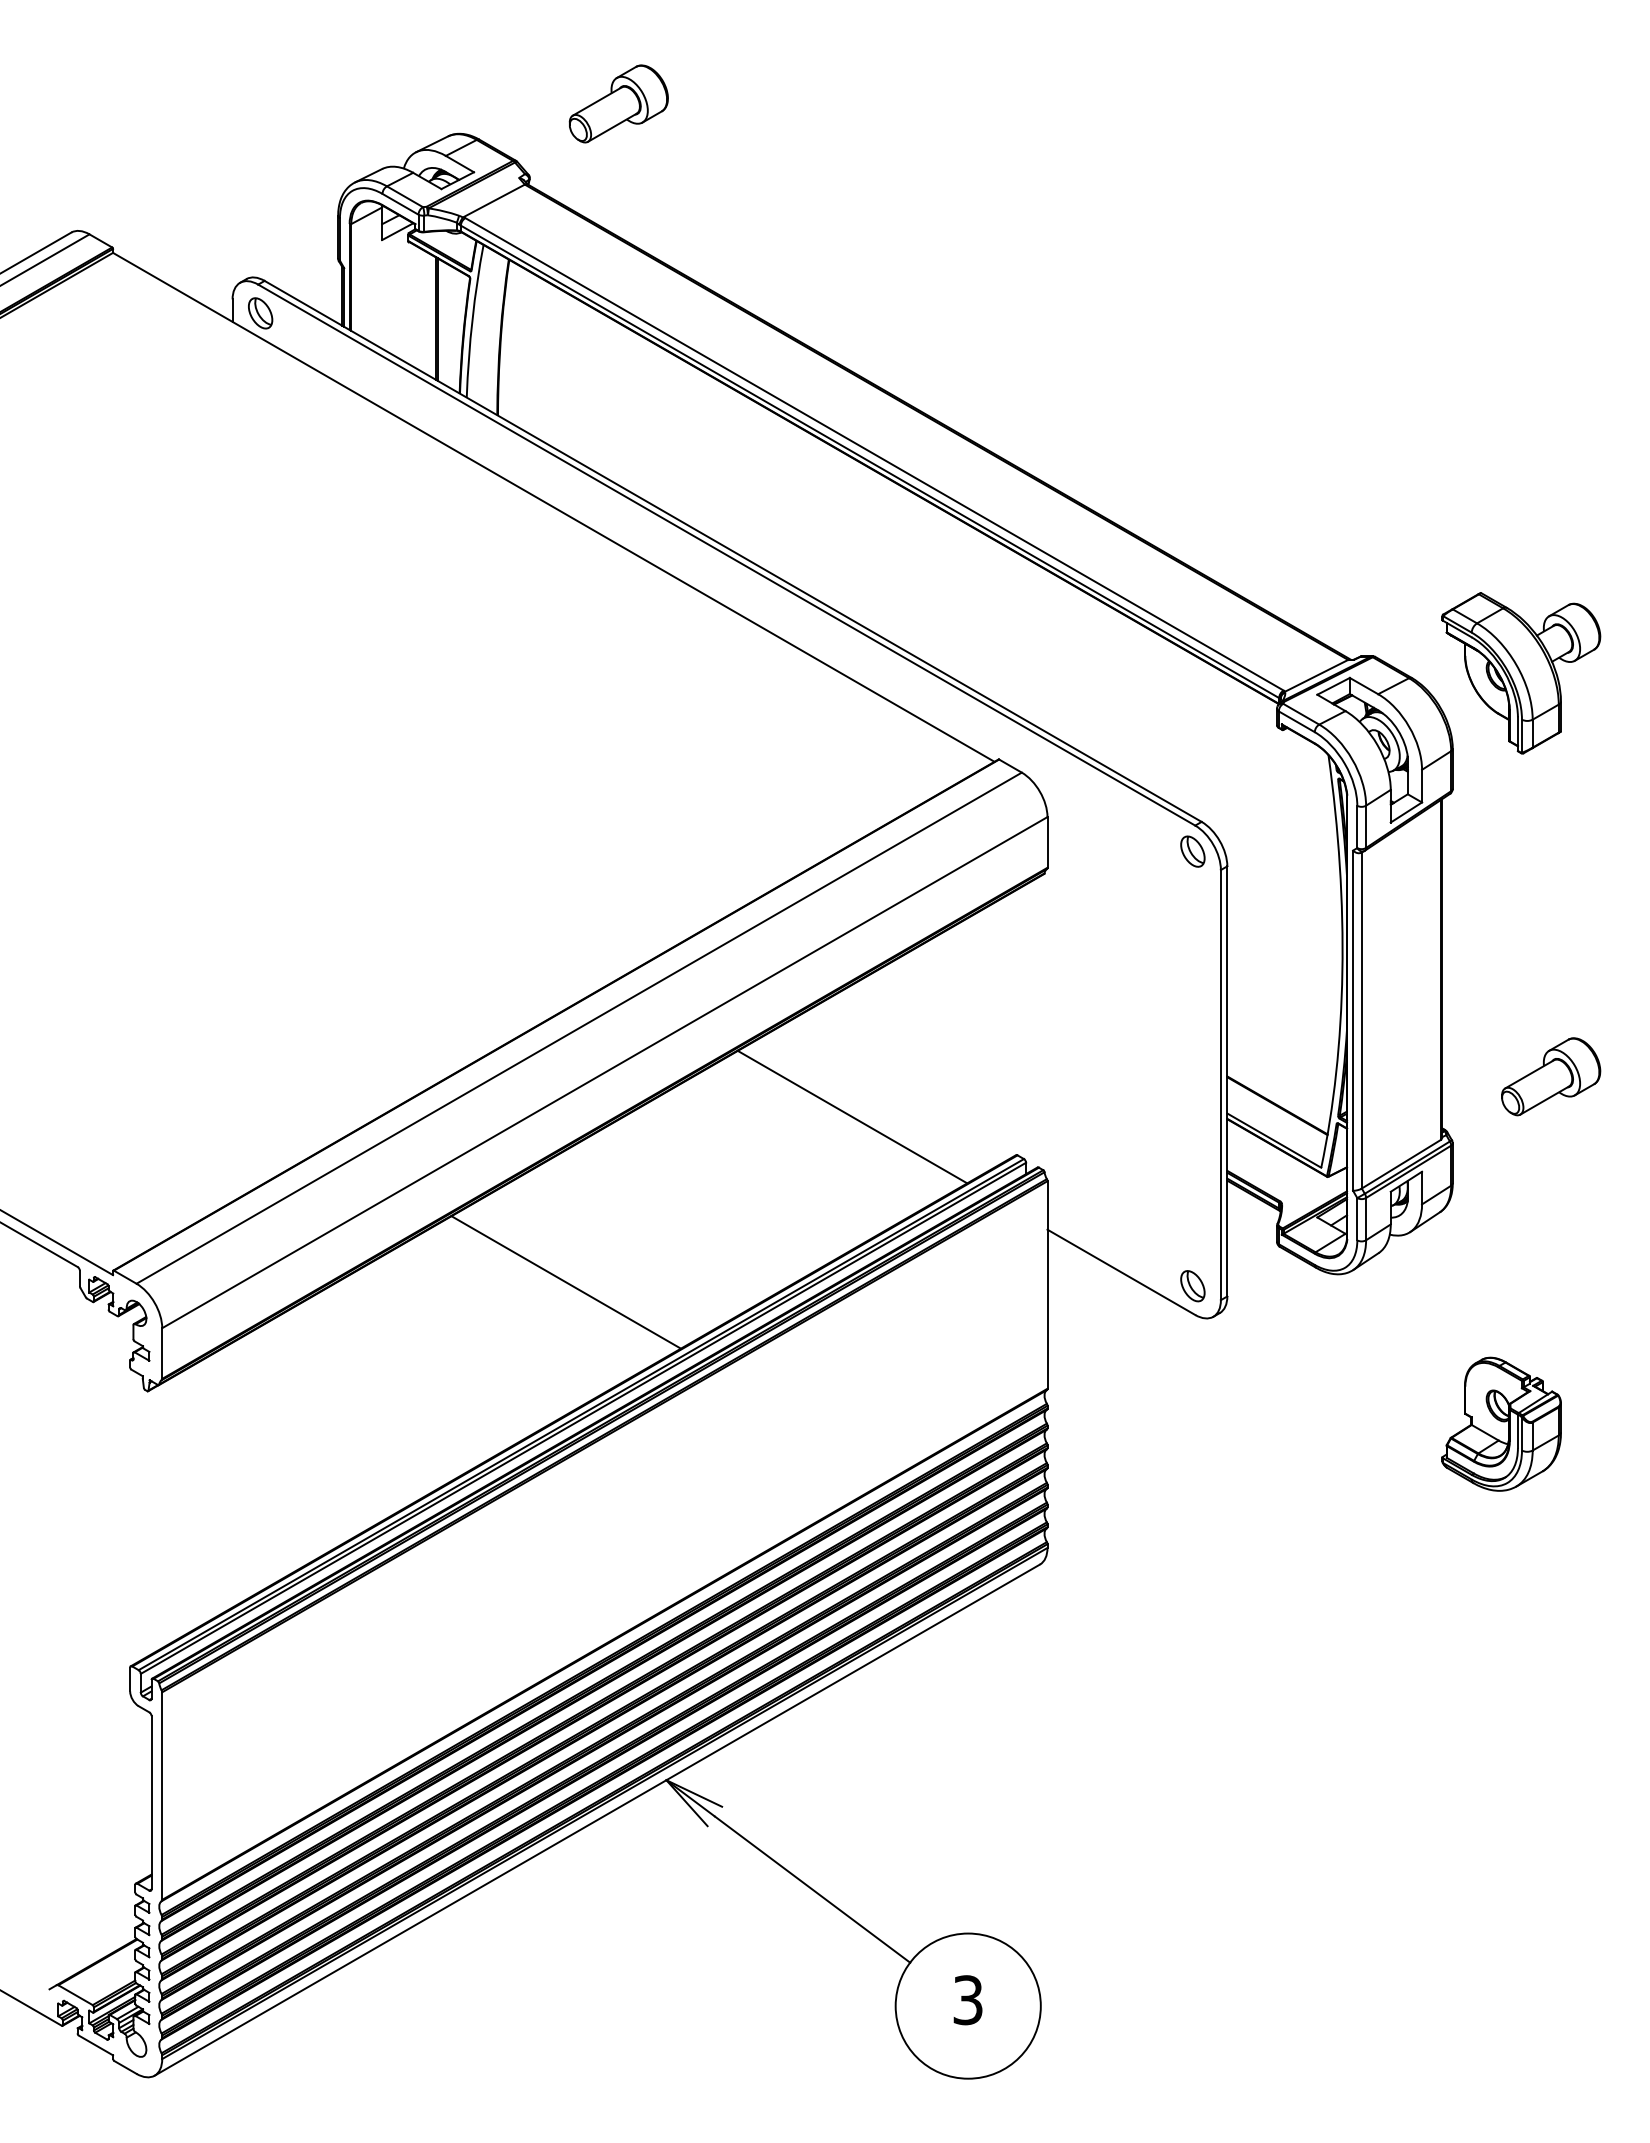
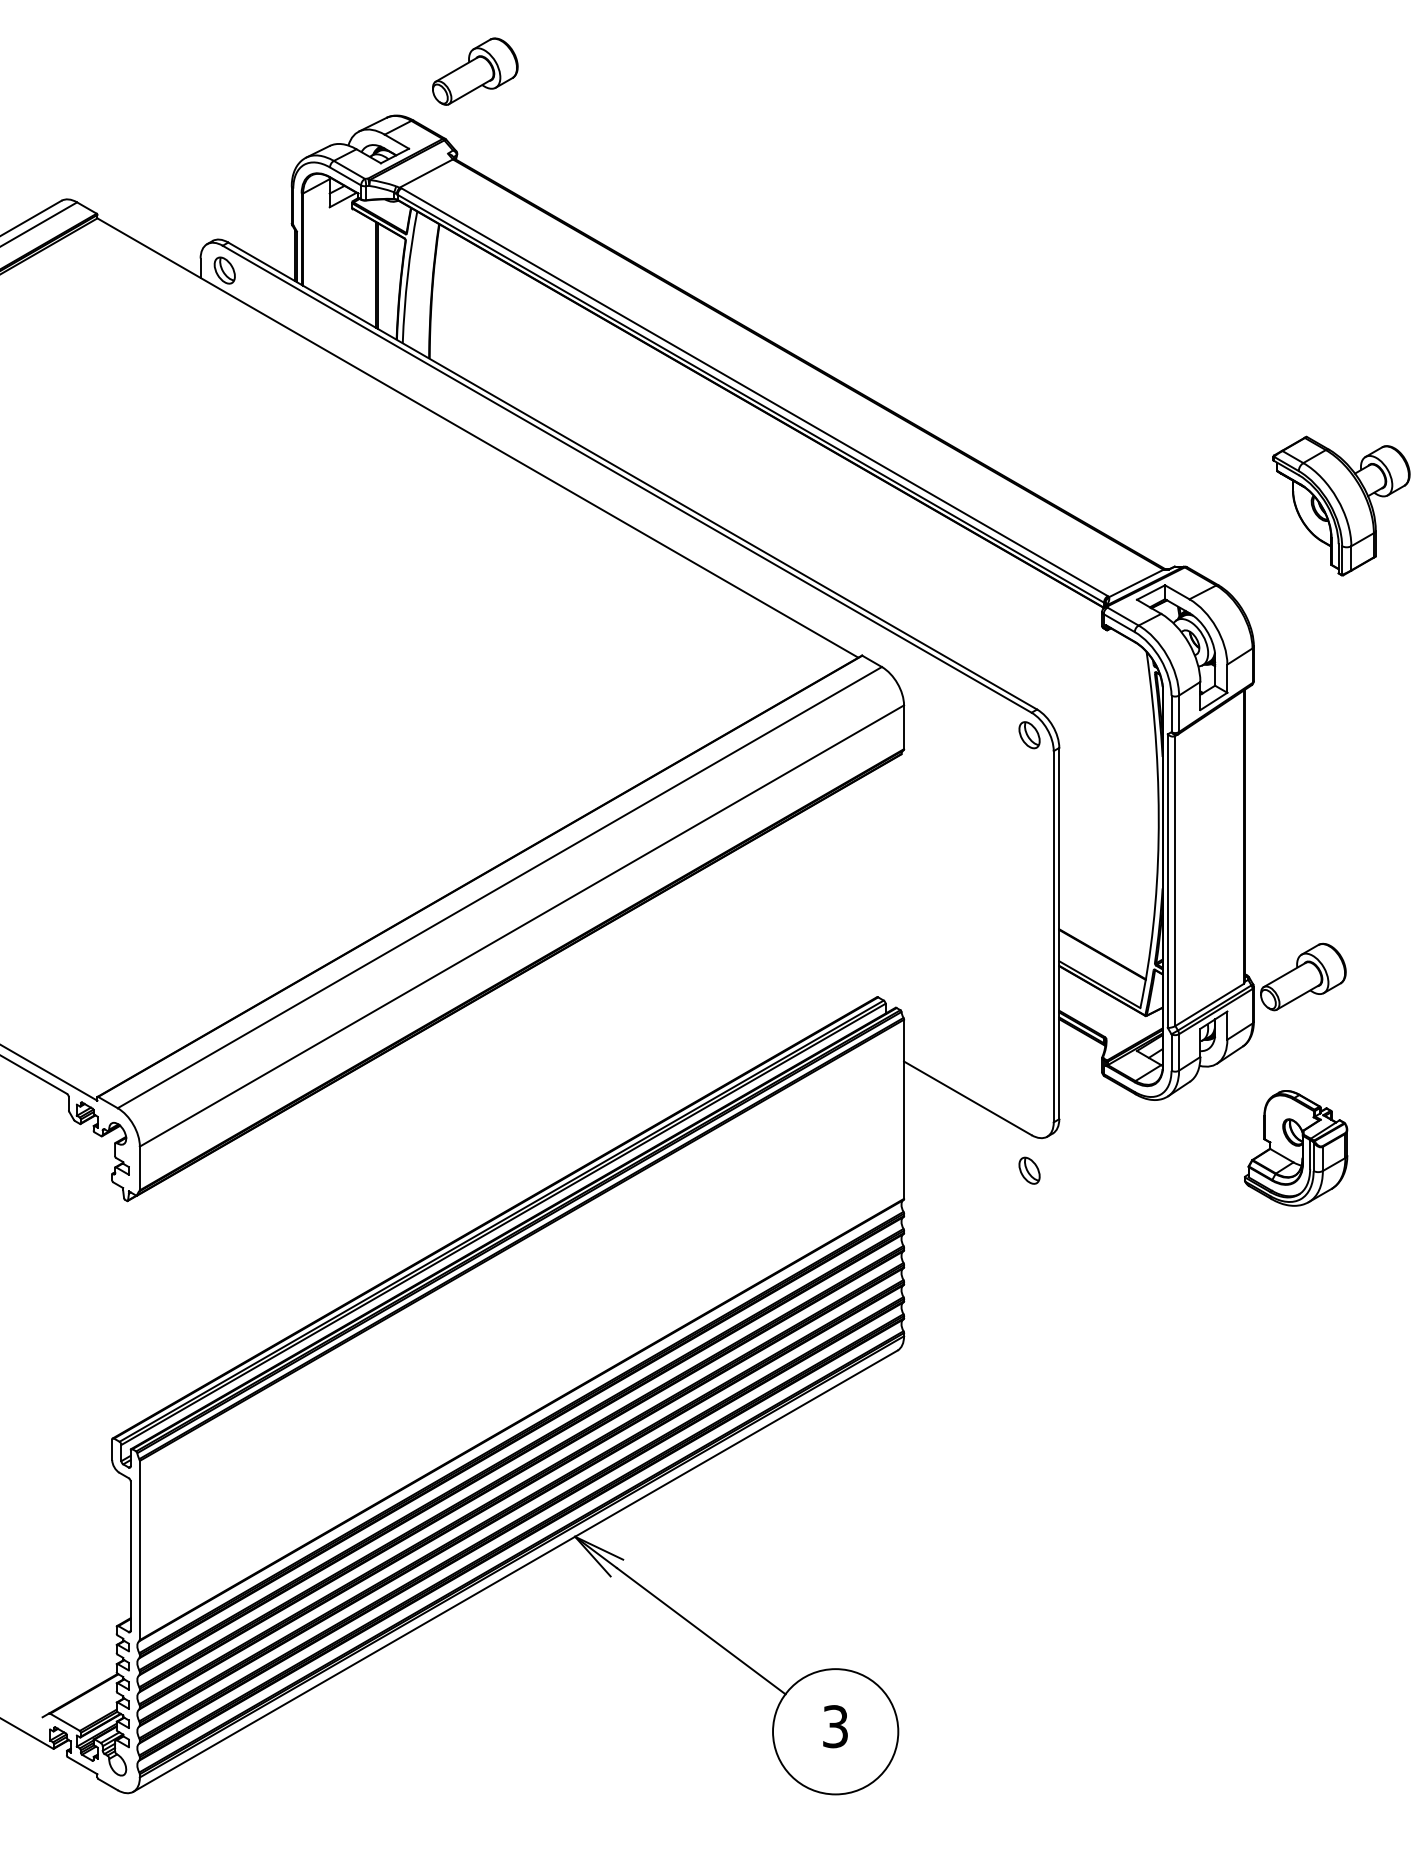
part: (618, 103) -> (475, 71), moved
part: (1521, 673) -> (1341, 506), moved
part: (1551, 1076) -> (1303, 976), moved
line: (852, 1116) -> (735, 963), removed
line: (565, 1282) -> (487, 1107), removed
part: (1192, 1286) -> (1029, 1171), moved
part: (1501, 1423) -> (1295, 1147), moved

